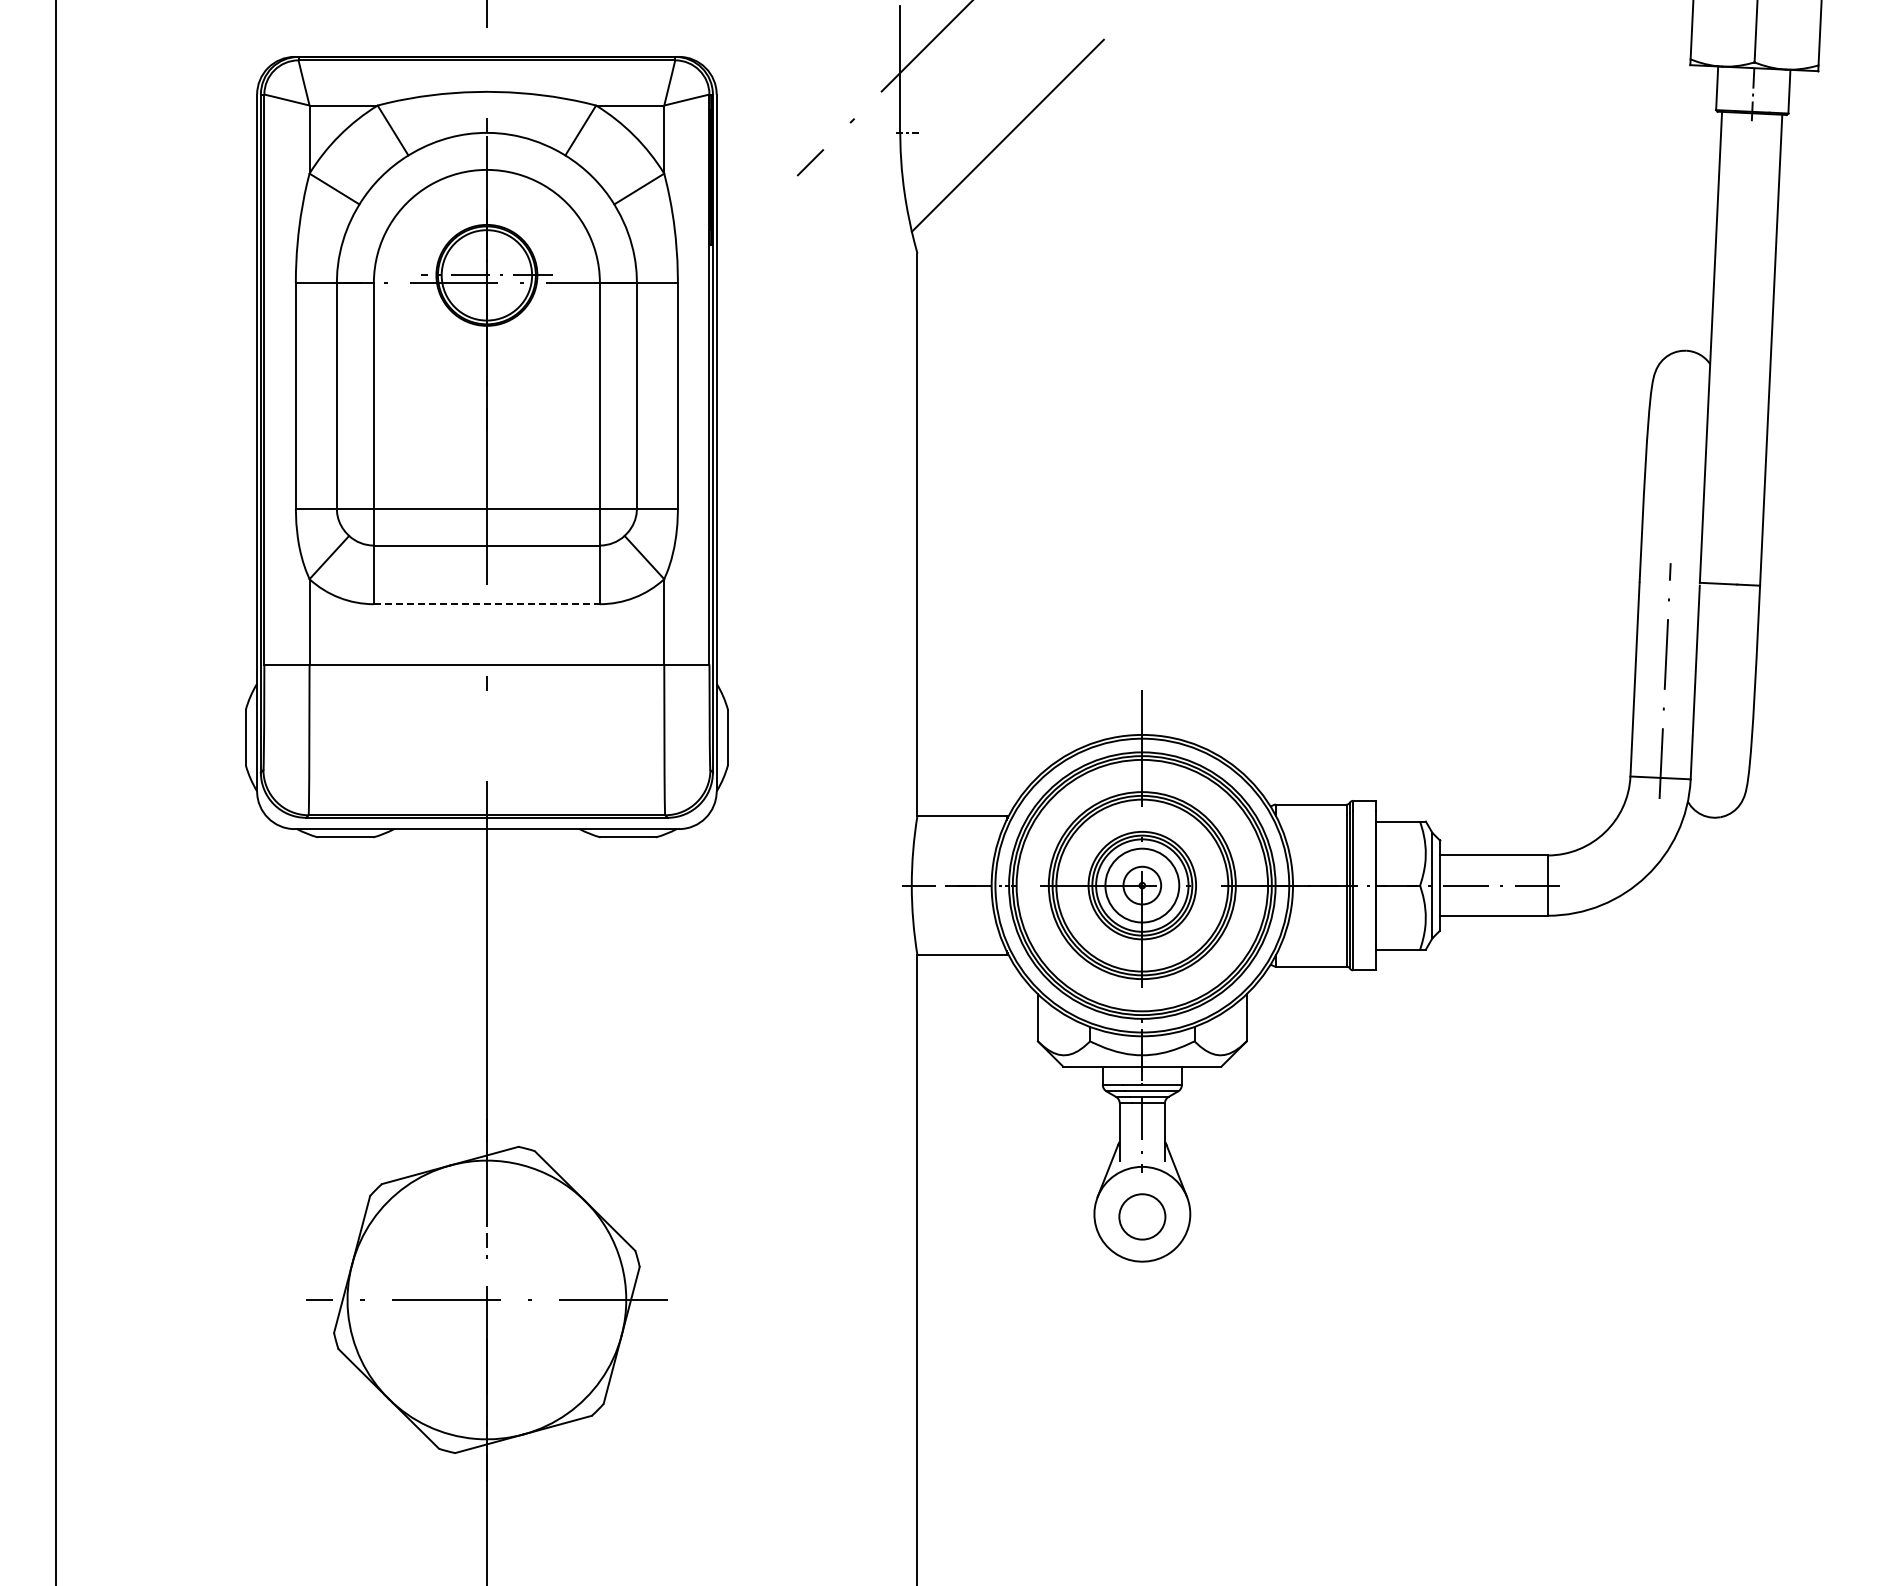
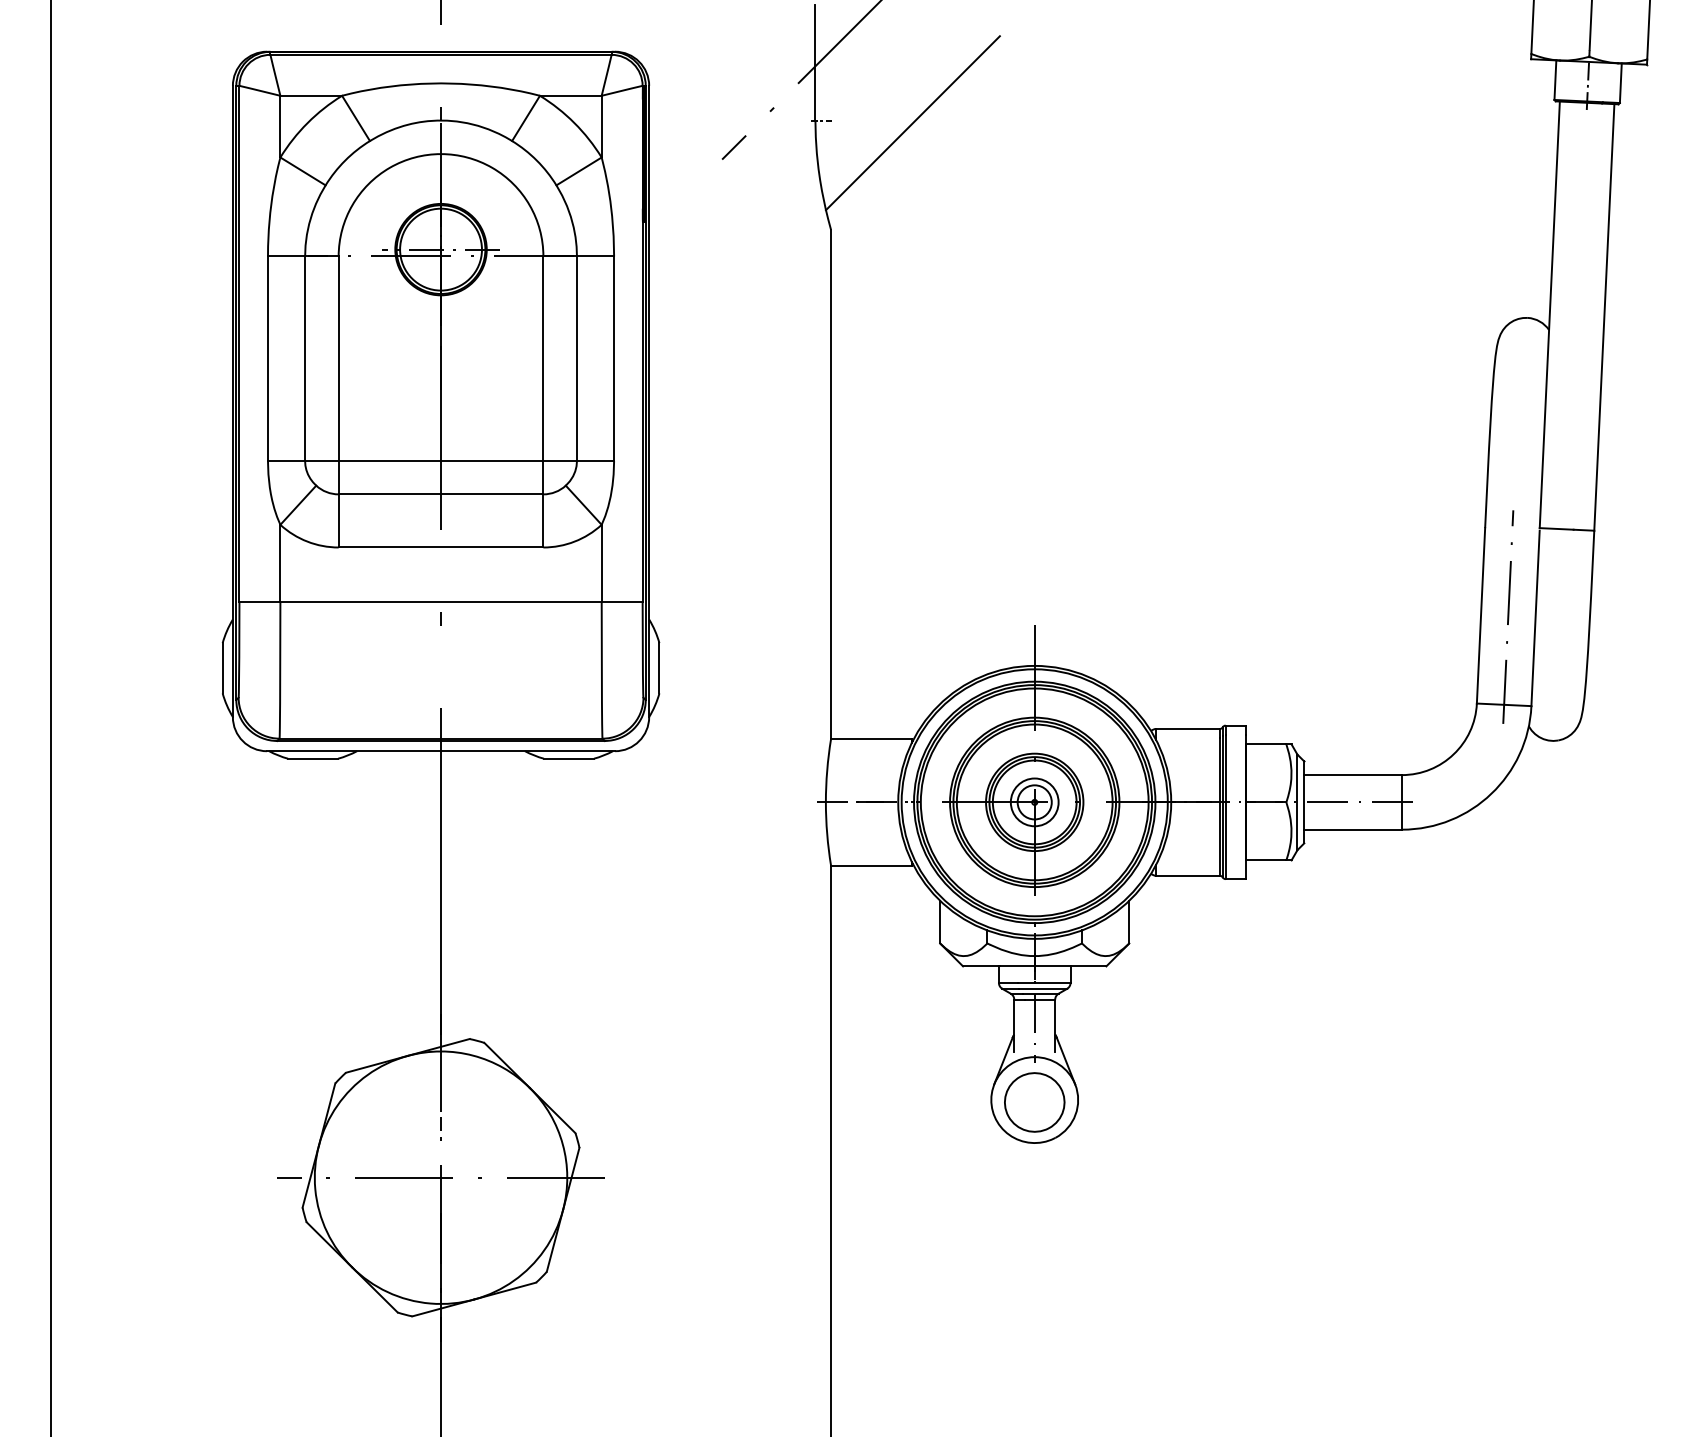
line: (487, 604) -> (441, 547), dashed -> solid
circle: (1141, 885) -> (1033, 802), size x0.71
part: (1142, 1216) -> (1034, 1102), size x1.43

